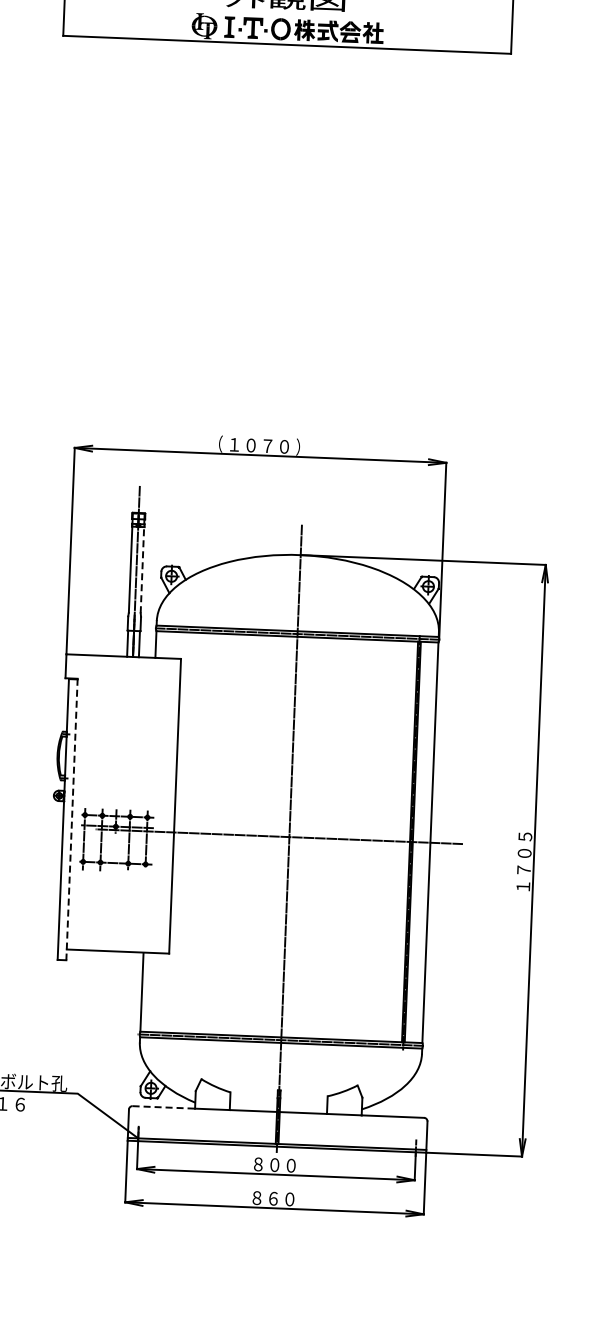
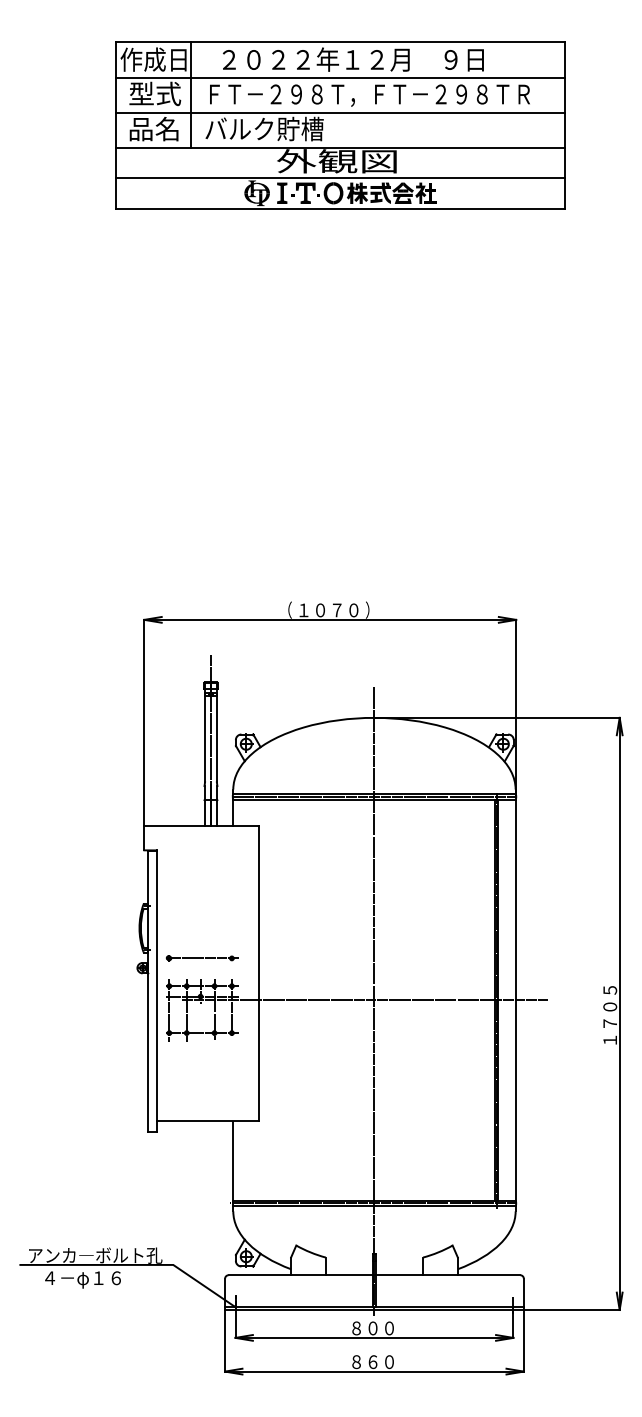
line: (288, 14) -> (340, 178), added
line: (142, 566) -> (216, 735), dashed -> solid
part: (118, 788) -> (201, 958), added
line: (71, 819) -> (156, 991), dashed -> solid
line: (164, 1107) -> (260, 1275), dashed -> solid

